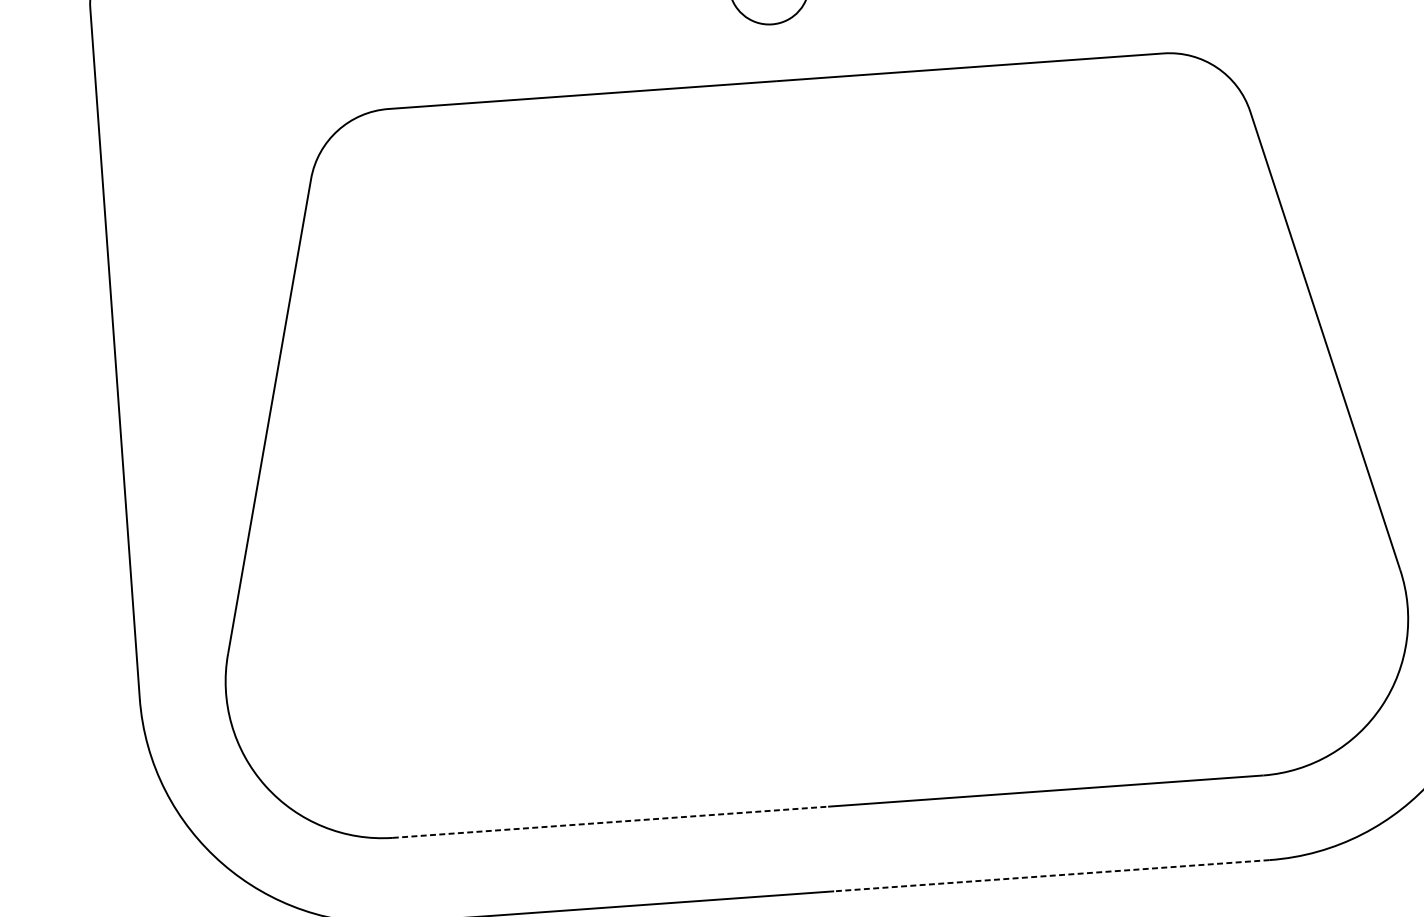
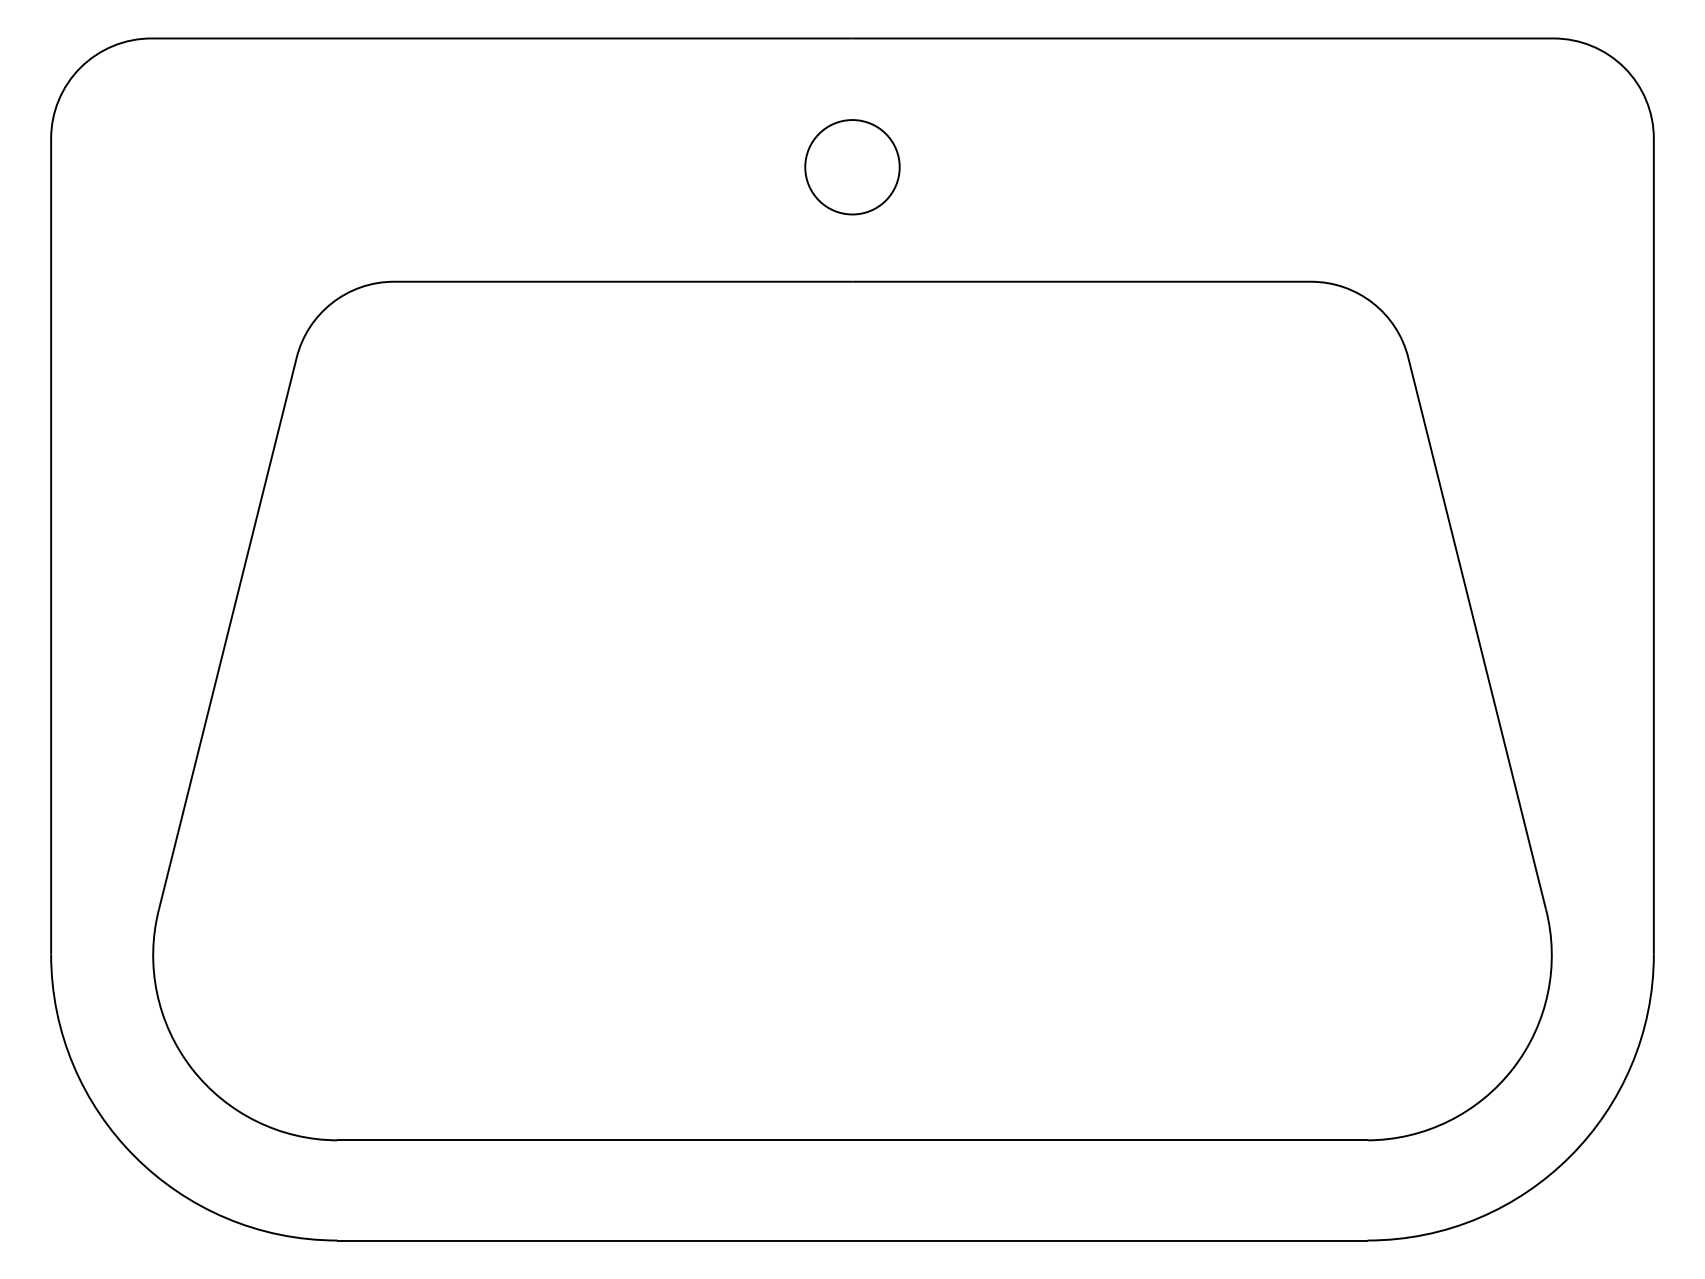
line: (610, 822) -> (594, 1140), dashed -> solid
line: (1052, 875) -> (1110, 1240), dashed -> solid

